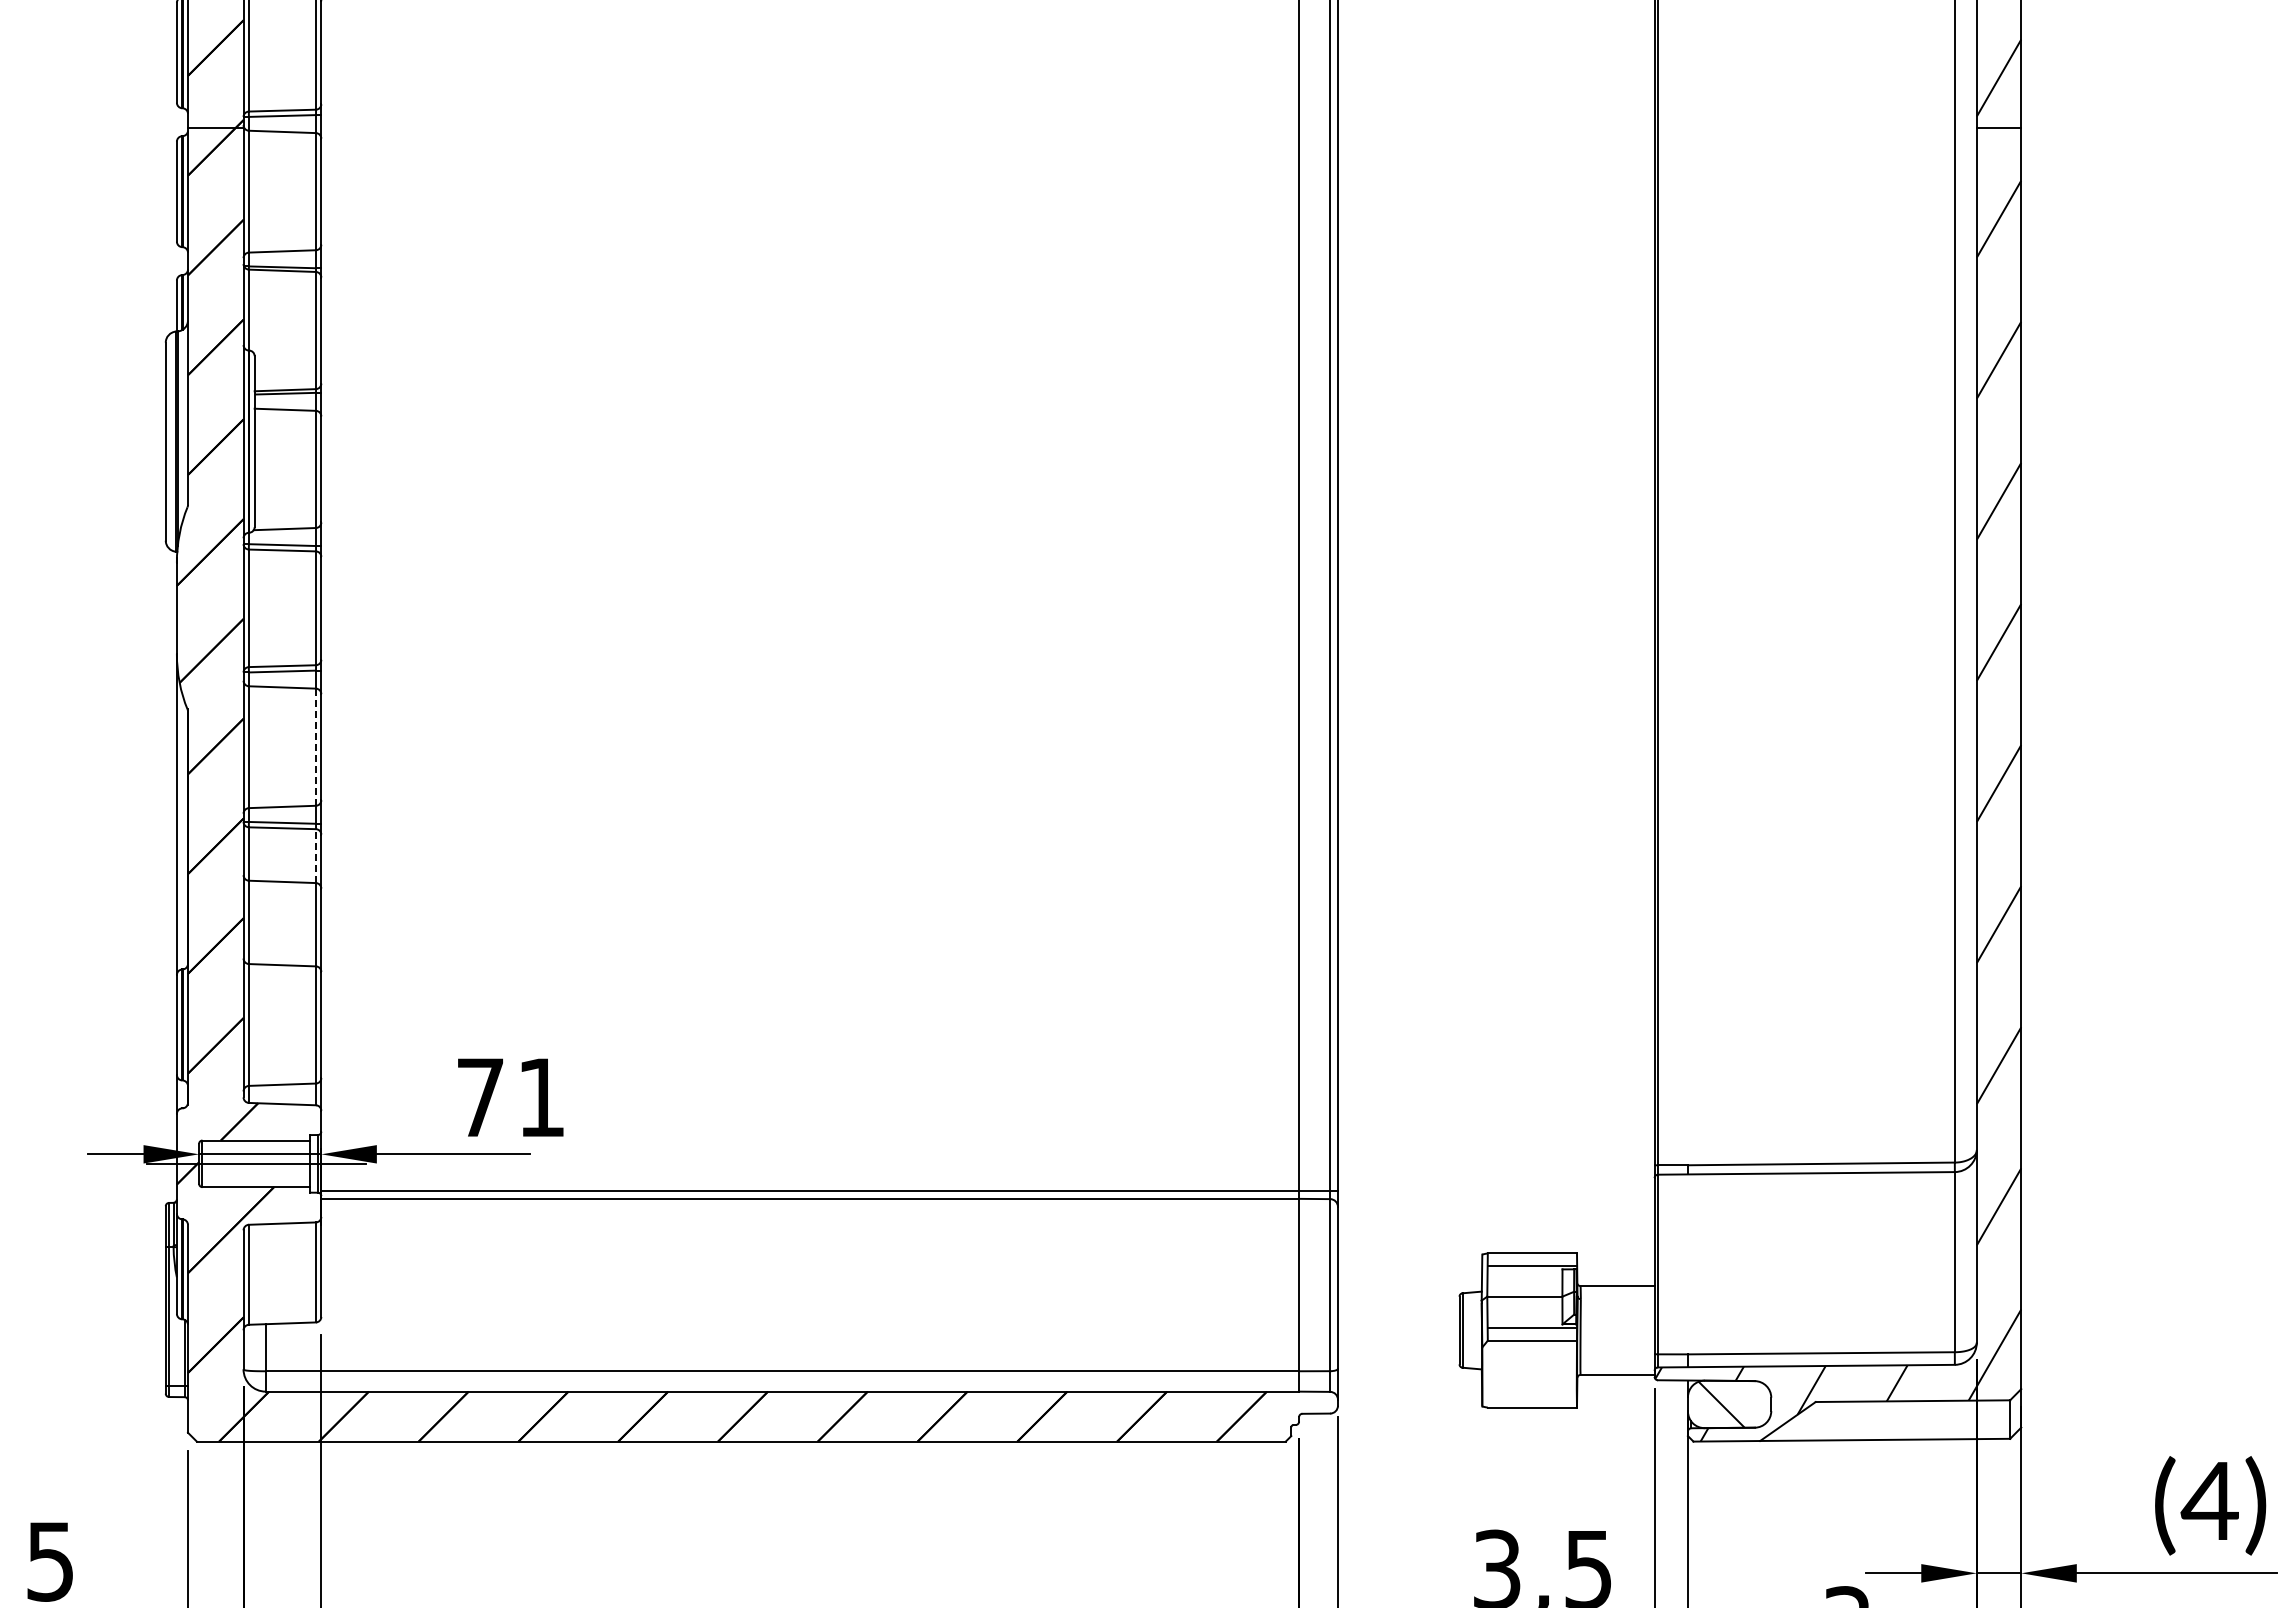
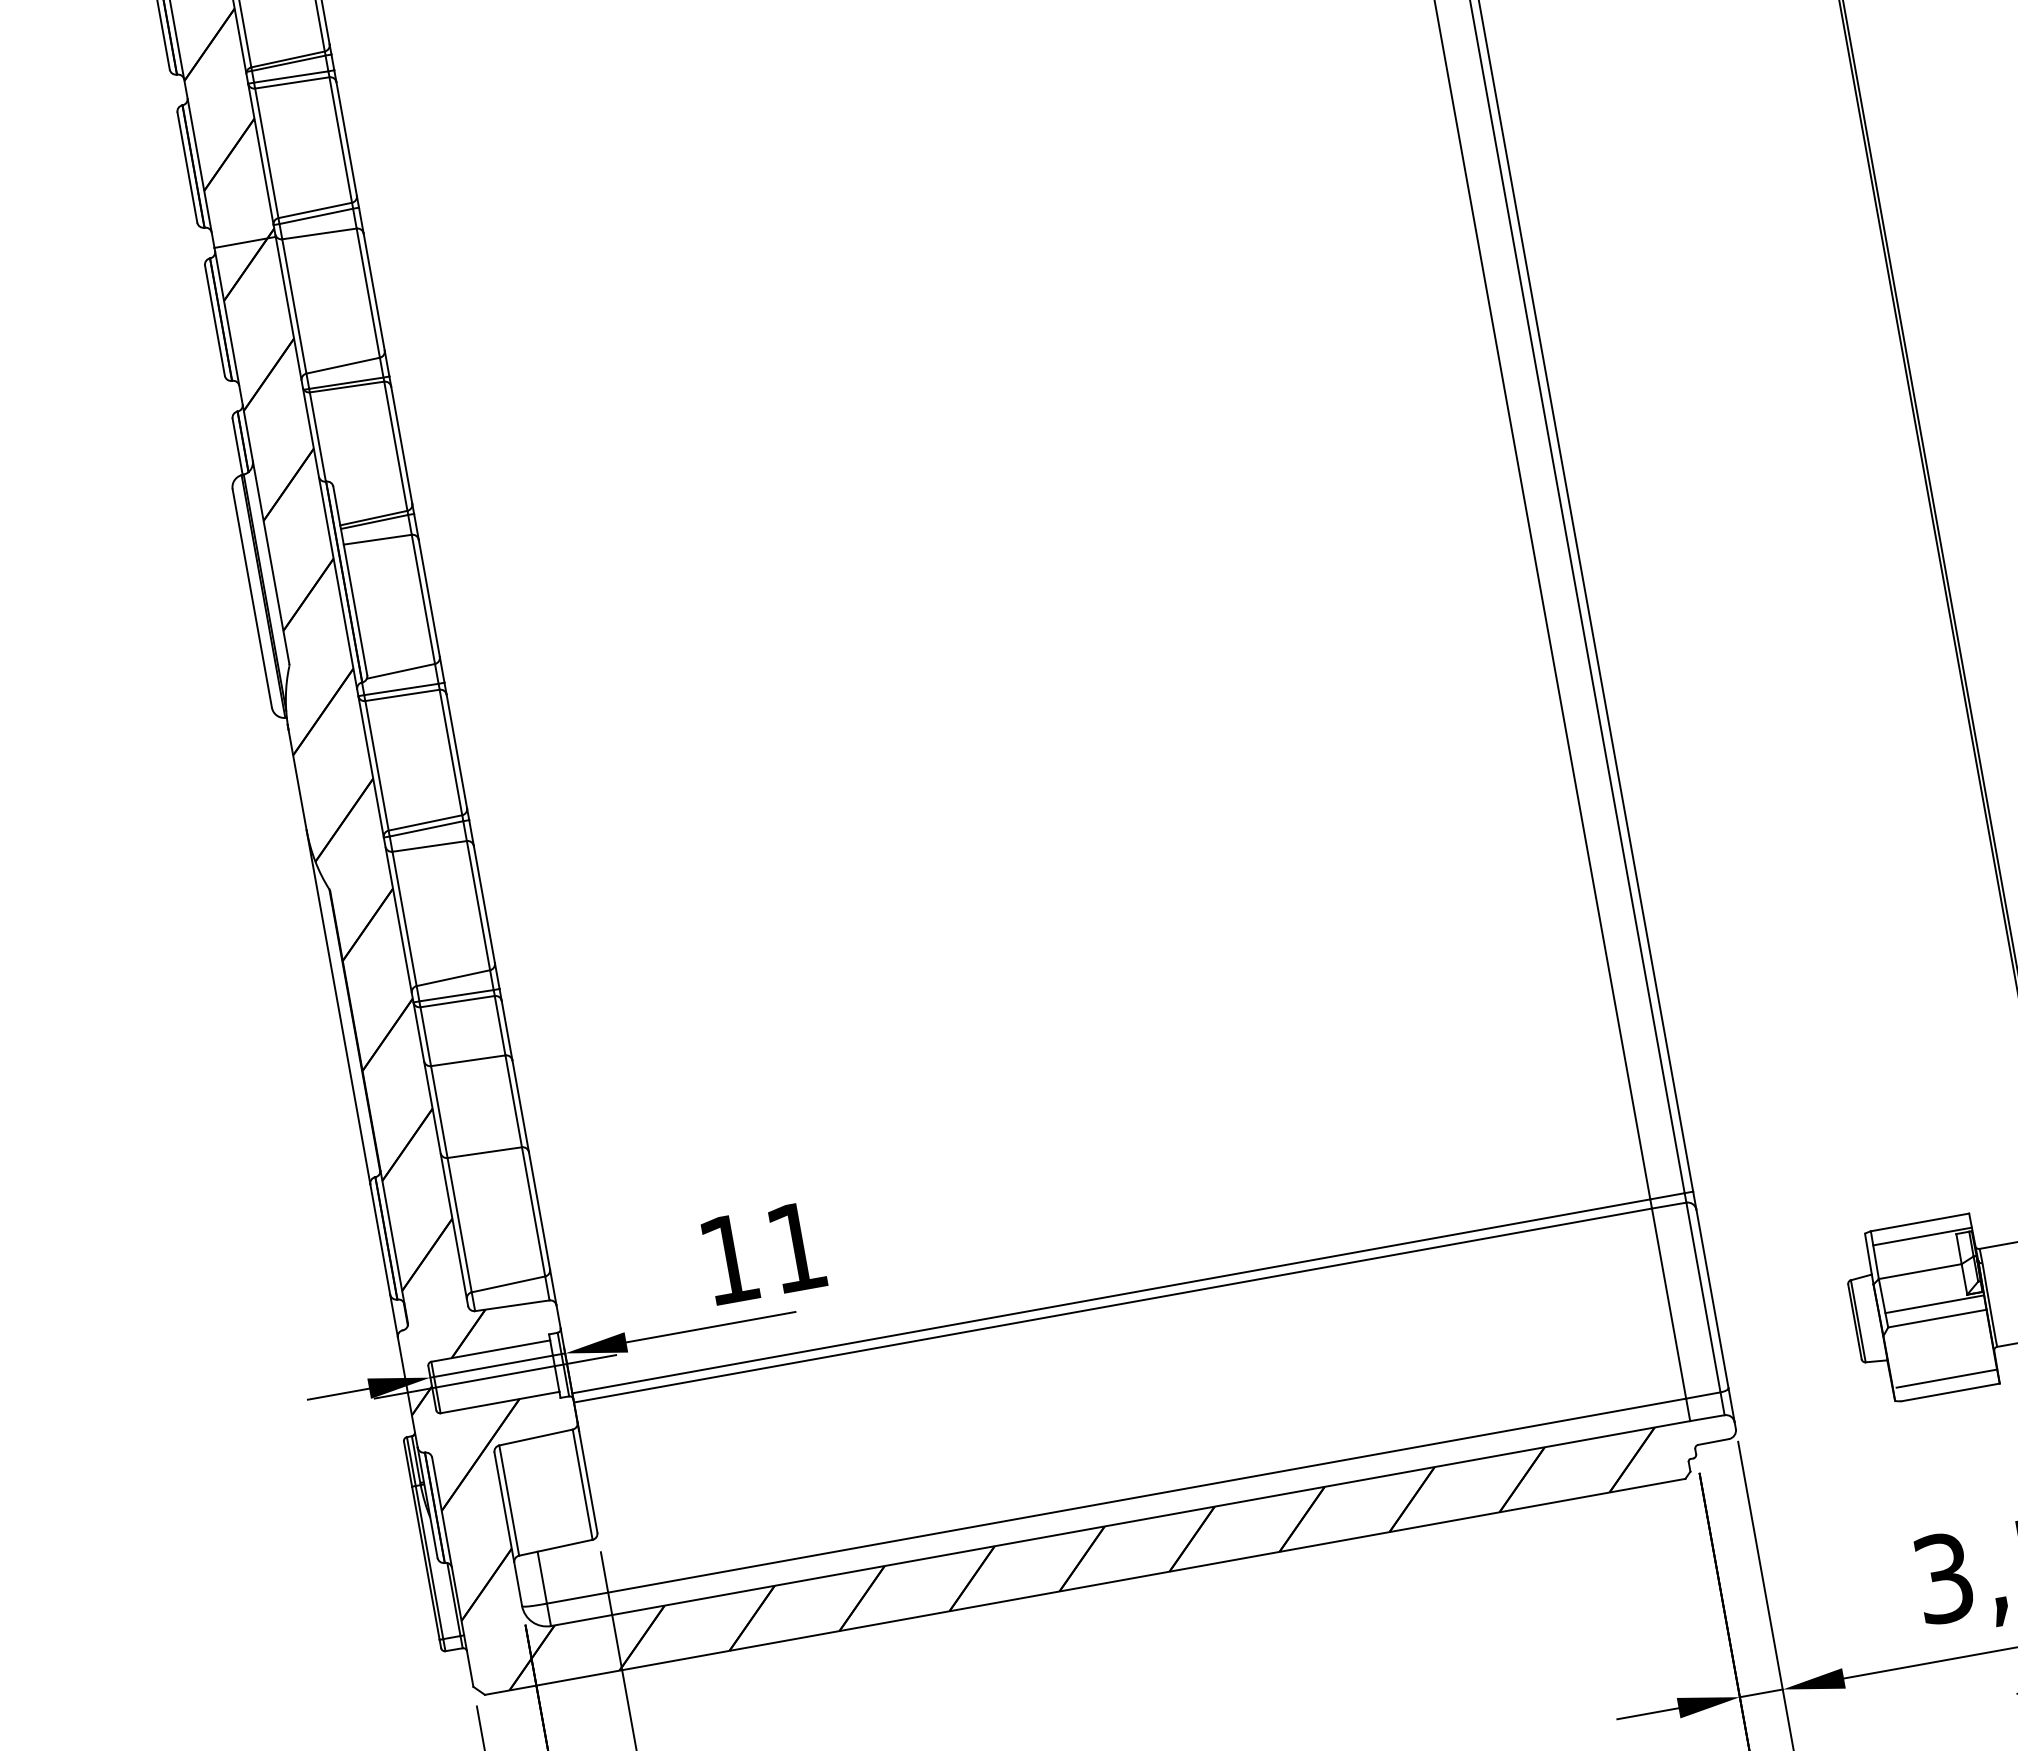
line: (315, 747) -> (478, 906), dashed -> solid
line: (315, 856) -> (499, 1026), dashed -> solid
text: (480, 1097) -> (729, 1259), 71 -> 11
line: (1530, 1394) -> (1945, 1378), added

